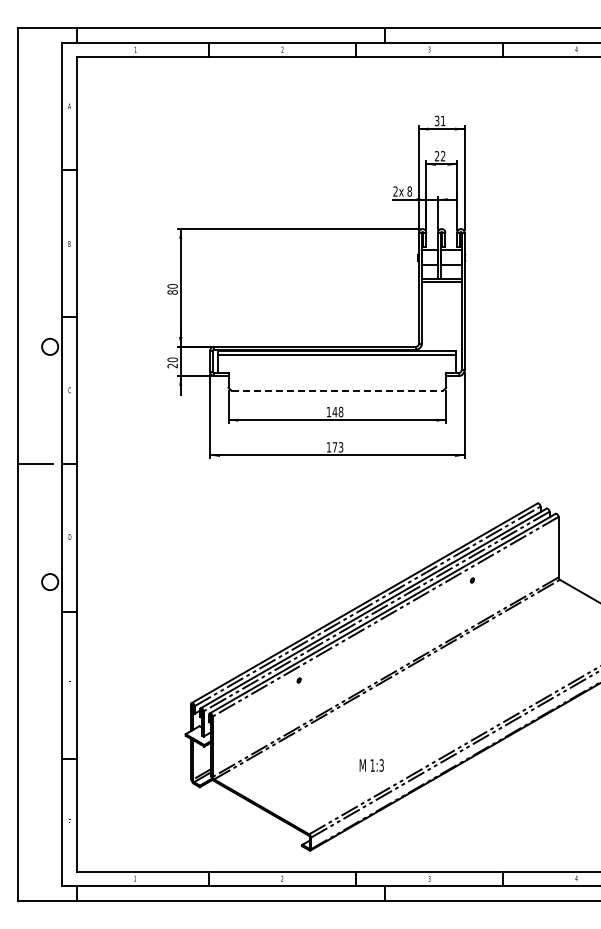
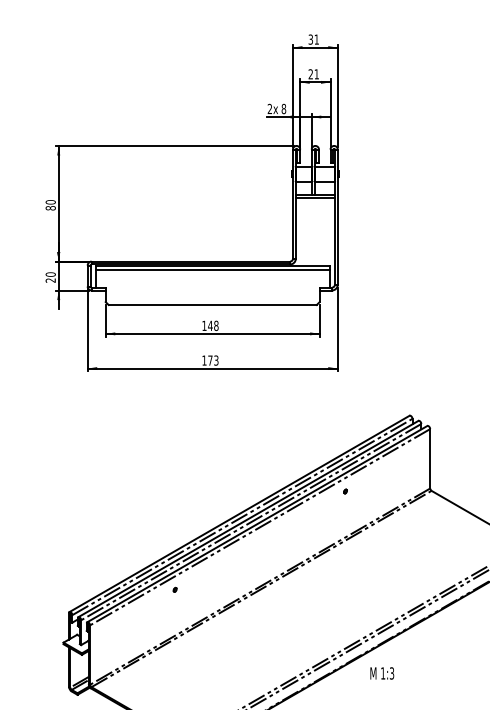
text: (443, 156) -> (317, 74), 22 -> 21
line: (337, 390) -> (212, 304), dashed -> solid
text: (371, 765) -> (381, 673), moved

